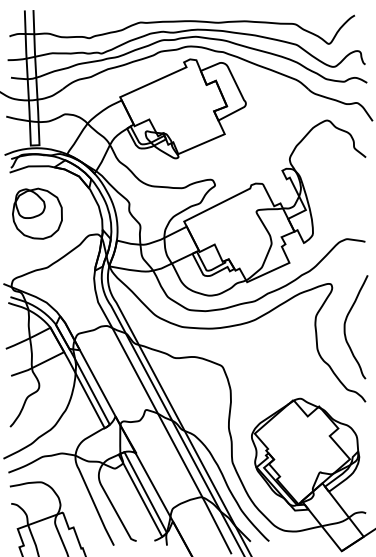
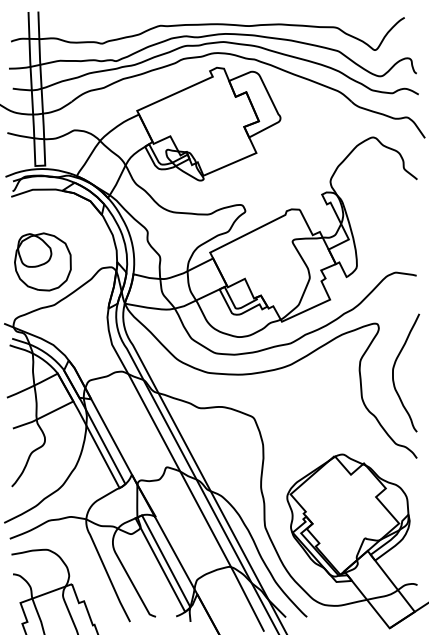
part: (37, 213) -> (42, 261), moved

